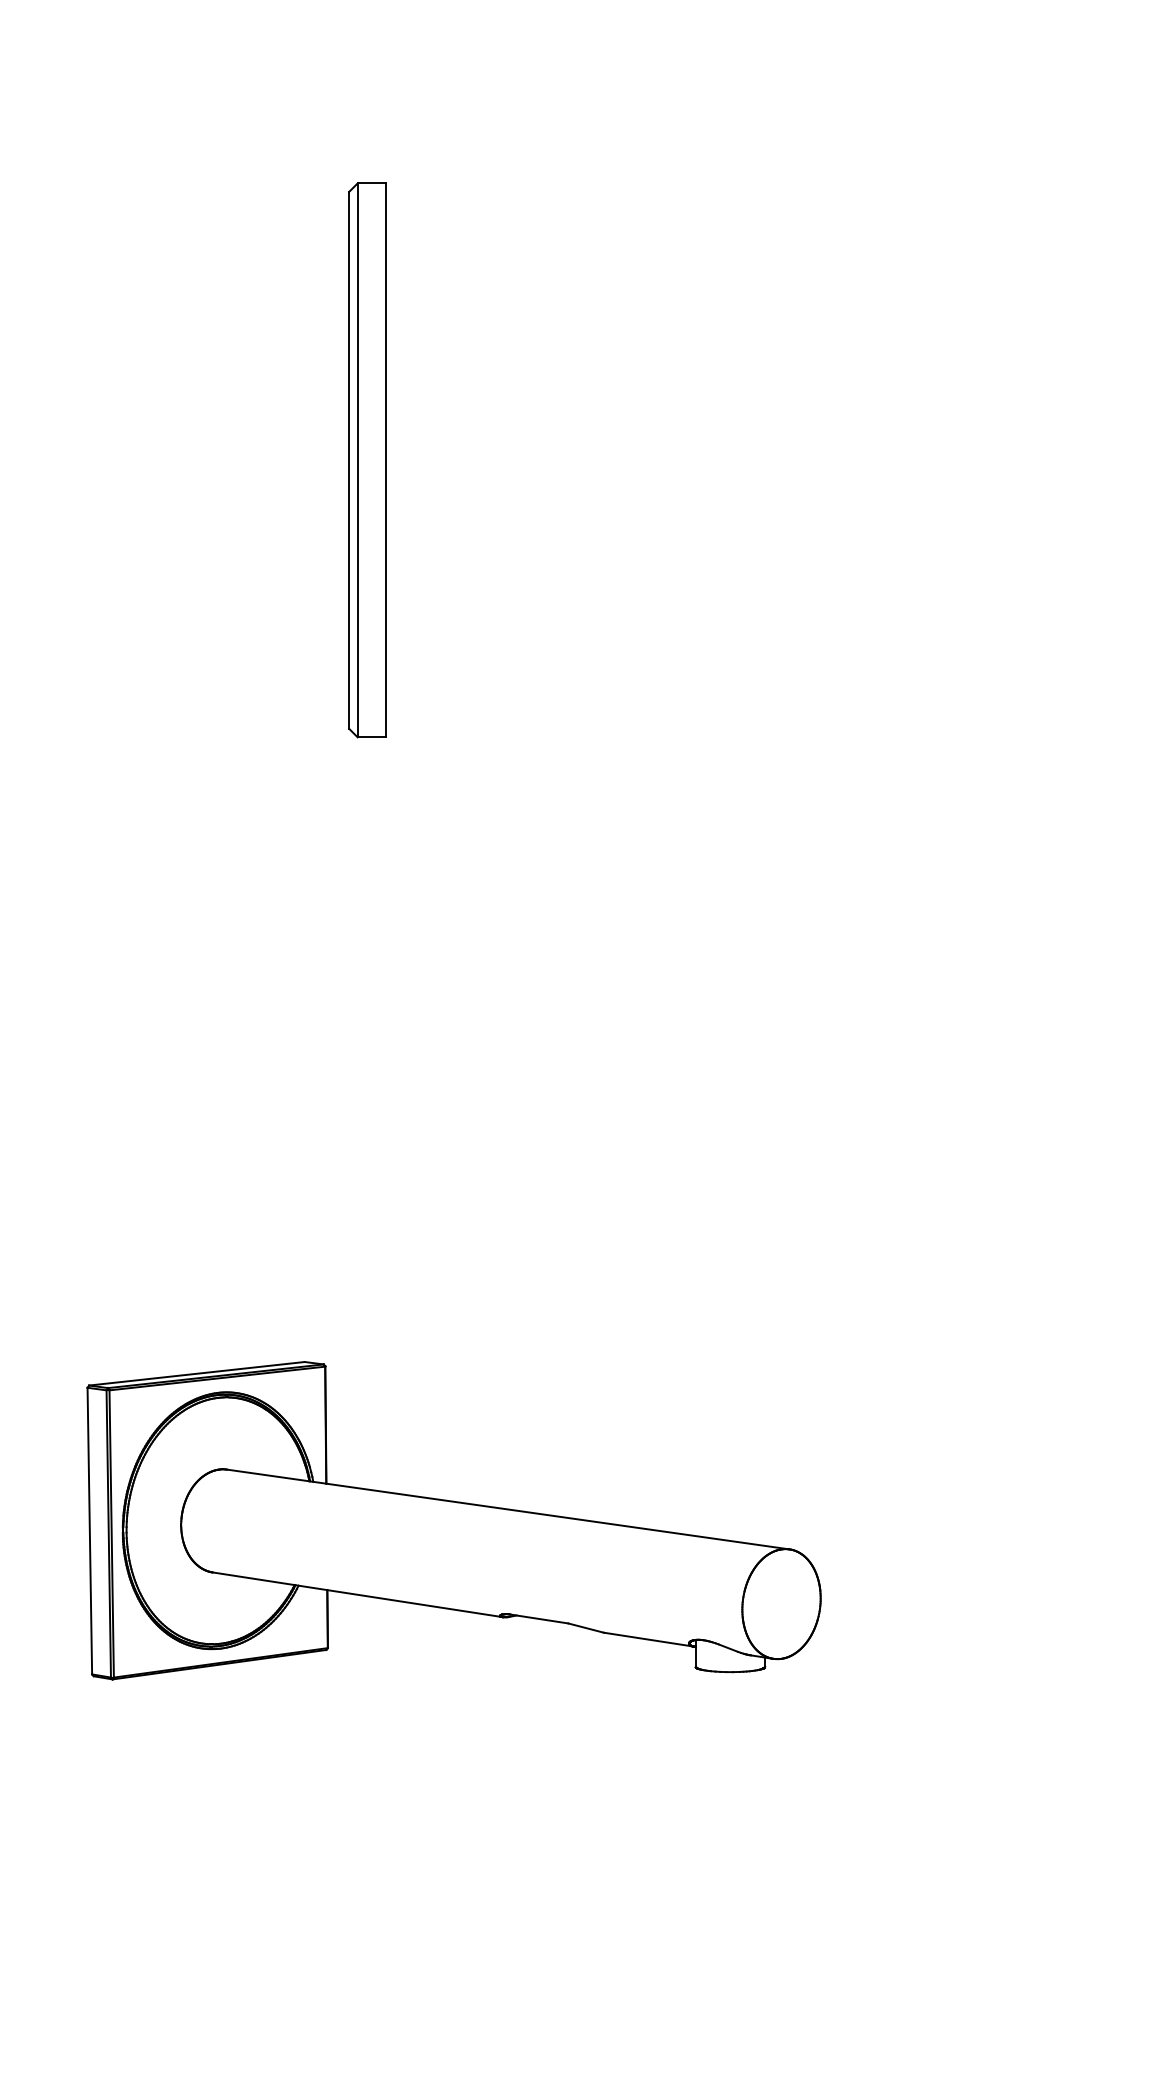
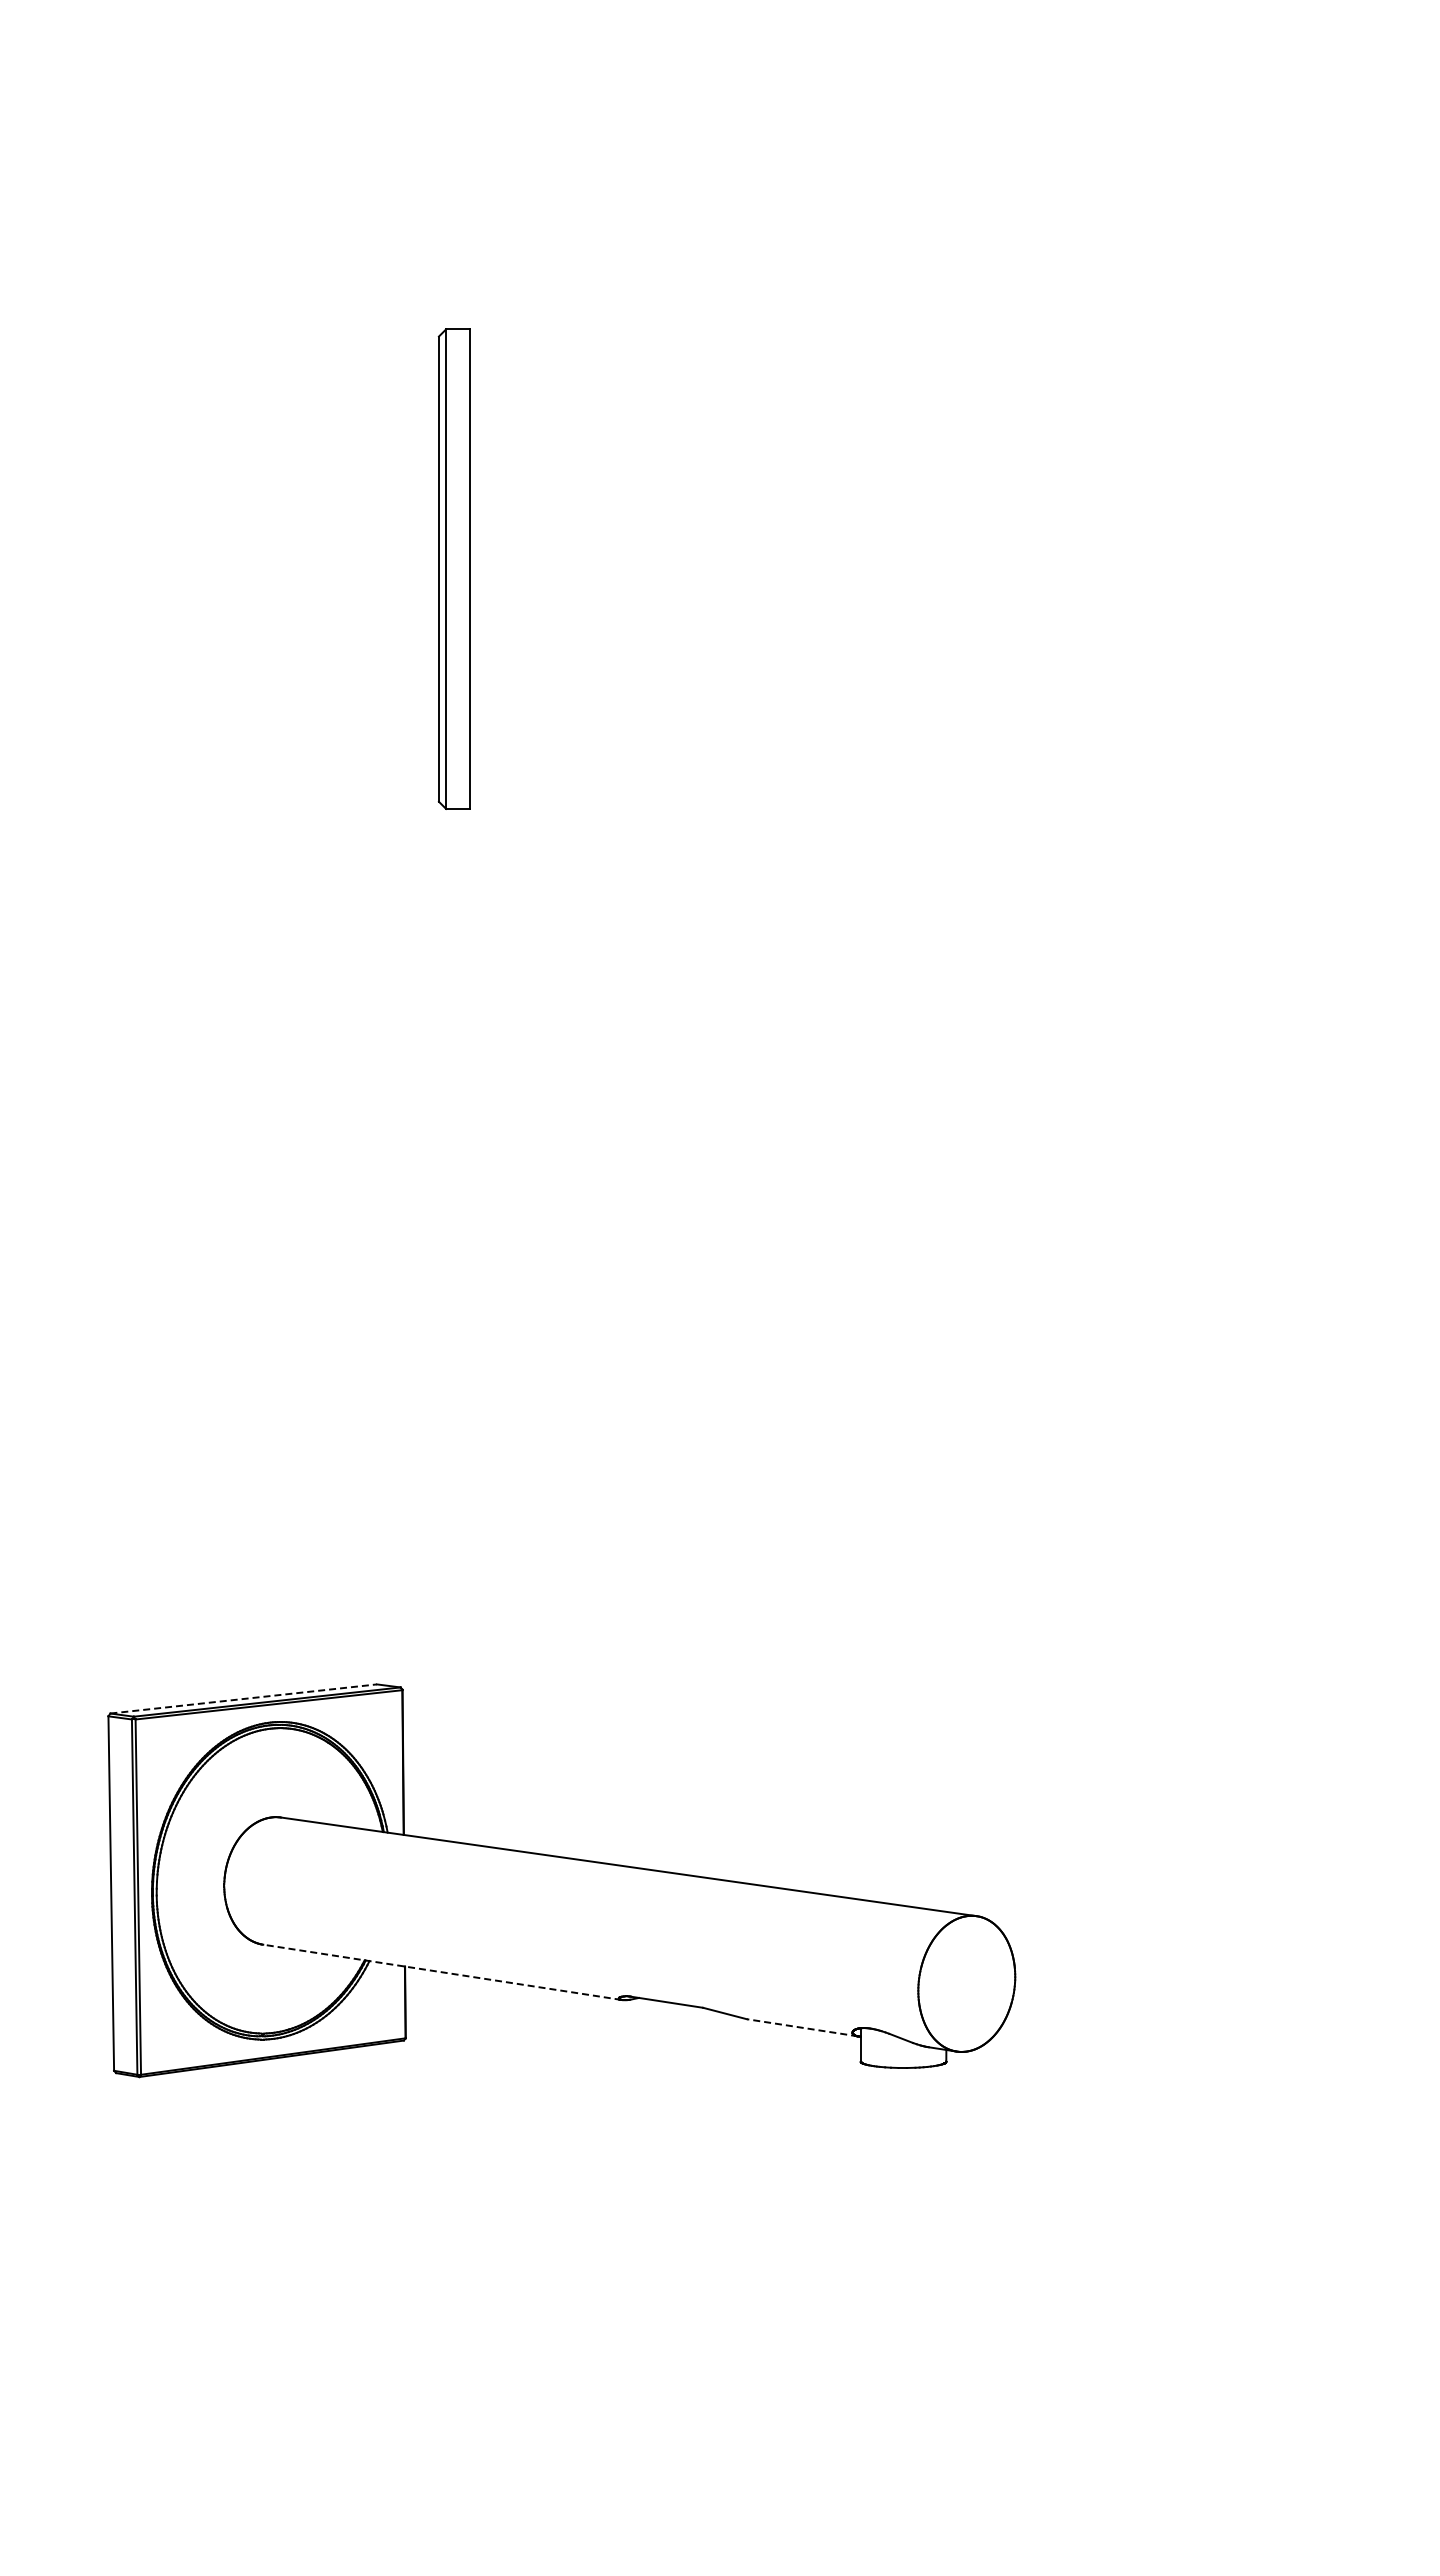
part: (367, 459) -> (454, 568), size x0.7
line: (197, 1373) -> (244, 1698), solid -> dashed
line: (356, 1594) -> (441, 1972), solid -> dashed
line: (648, 1639) -> (802, 2027), solid -> dashed

